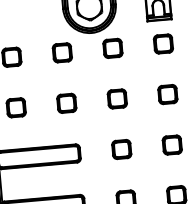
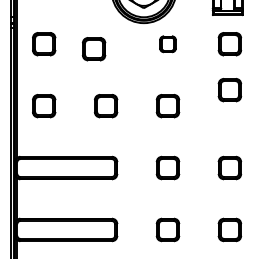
part: (112, 48) -> (167, 44), size x0.7
part: (61, 53) -> (93, 49), moved
part: (167, 94) -> (229, 90), moved

